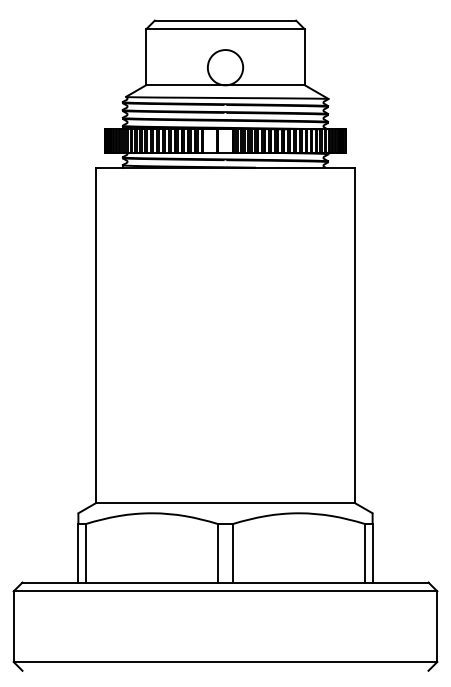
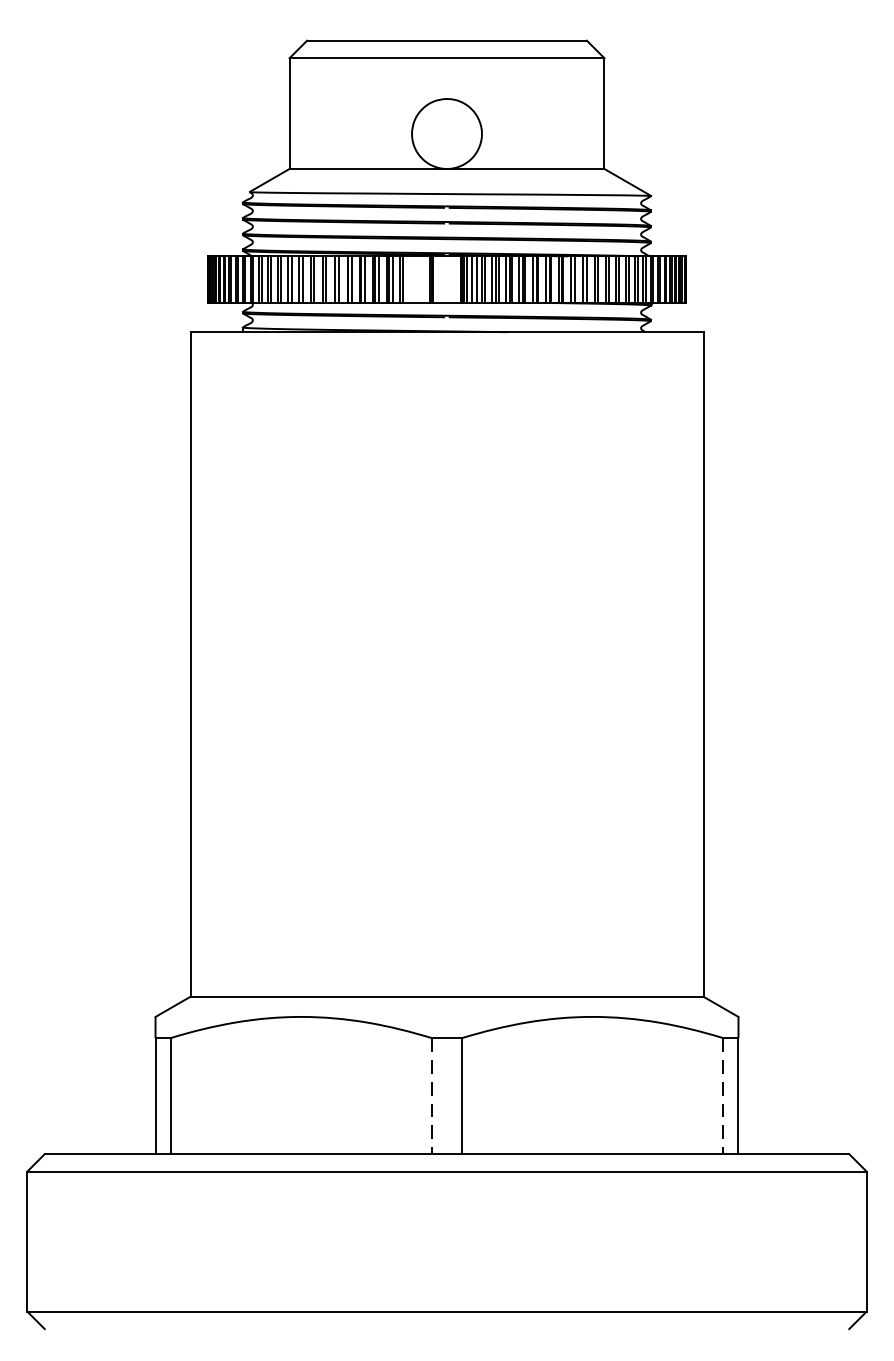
line: (217, 553) -> (431, 1096), solid -> dashed
line: (364, 553) -> (722, 1096), solid -> dashed

